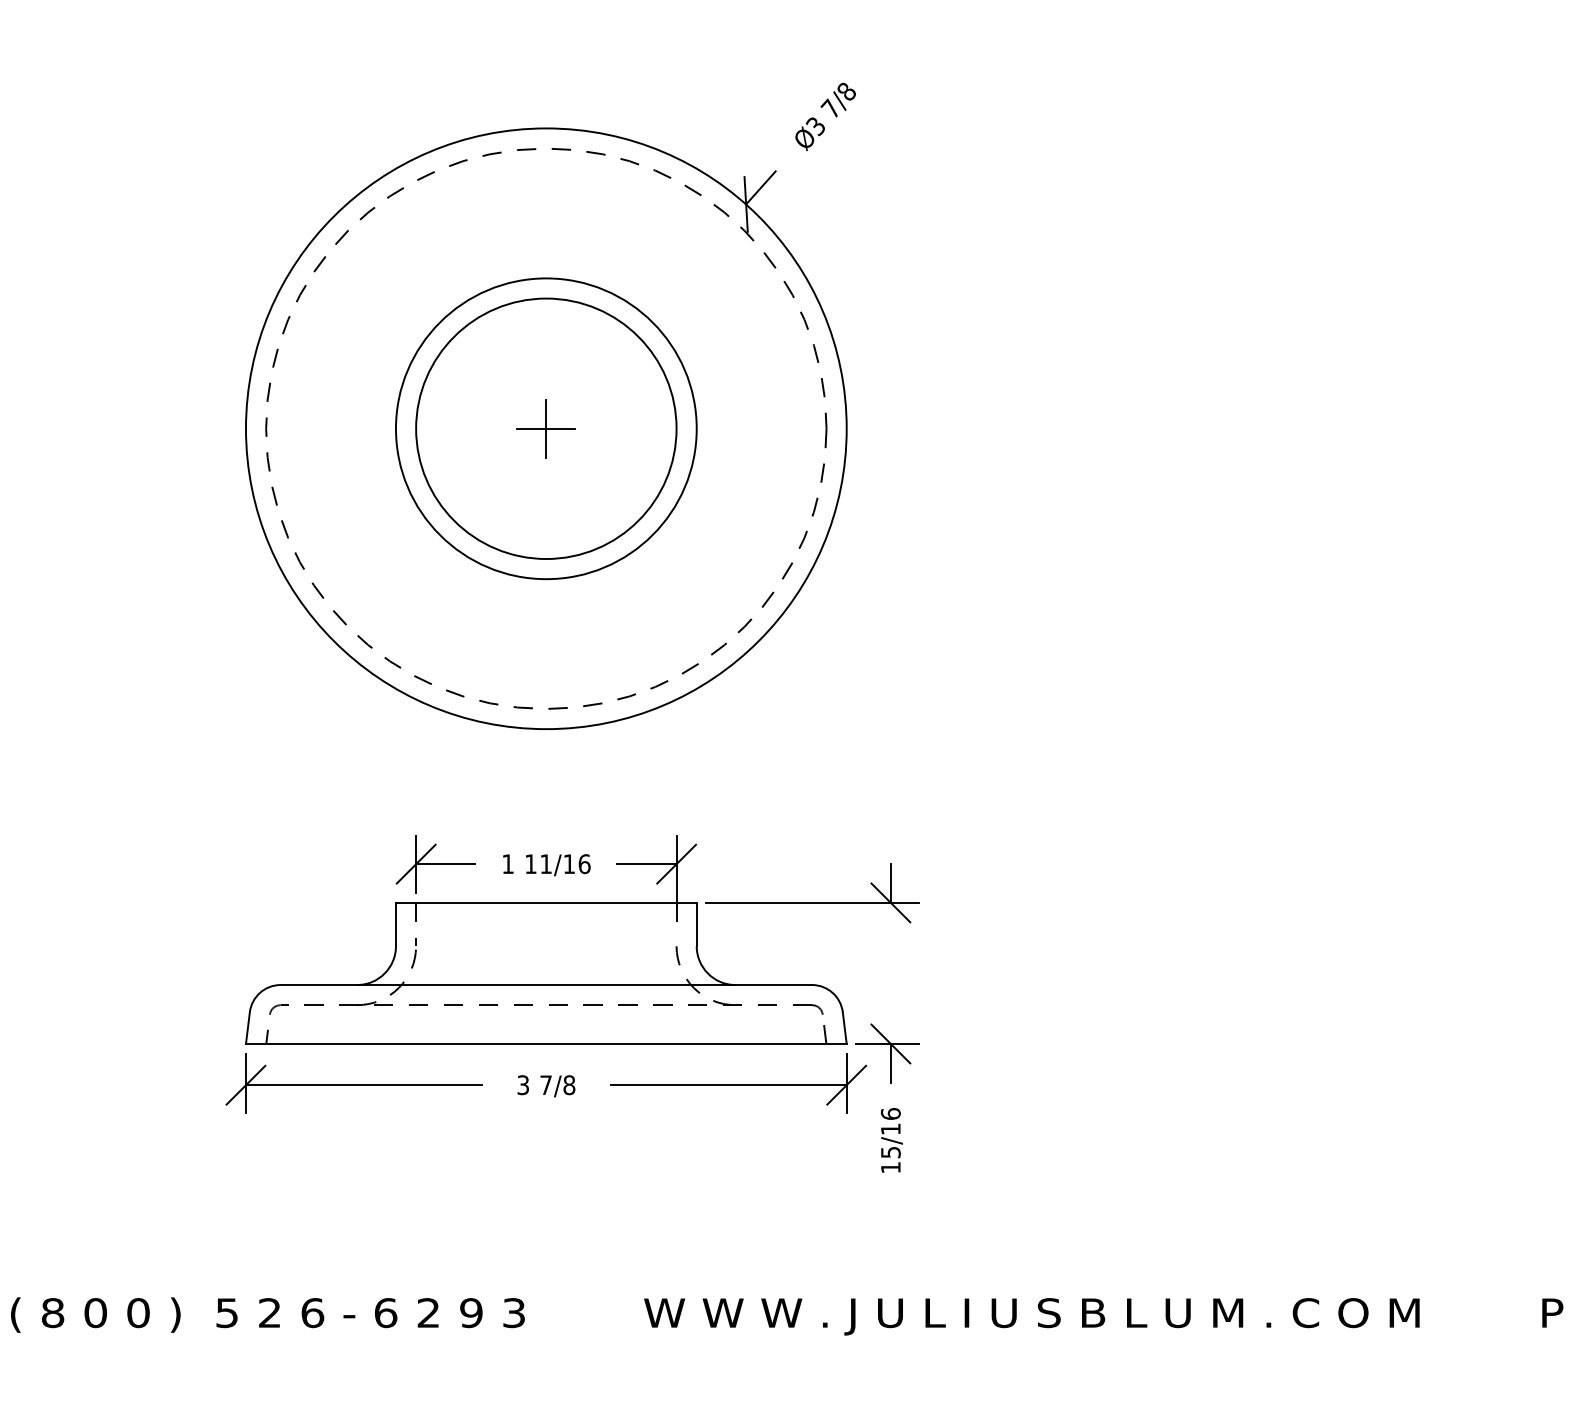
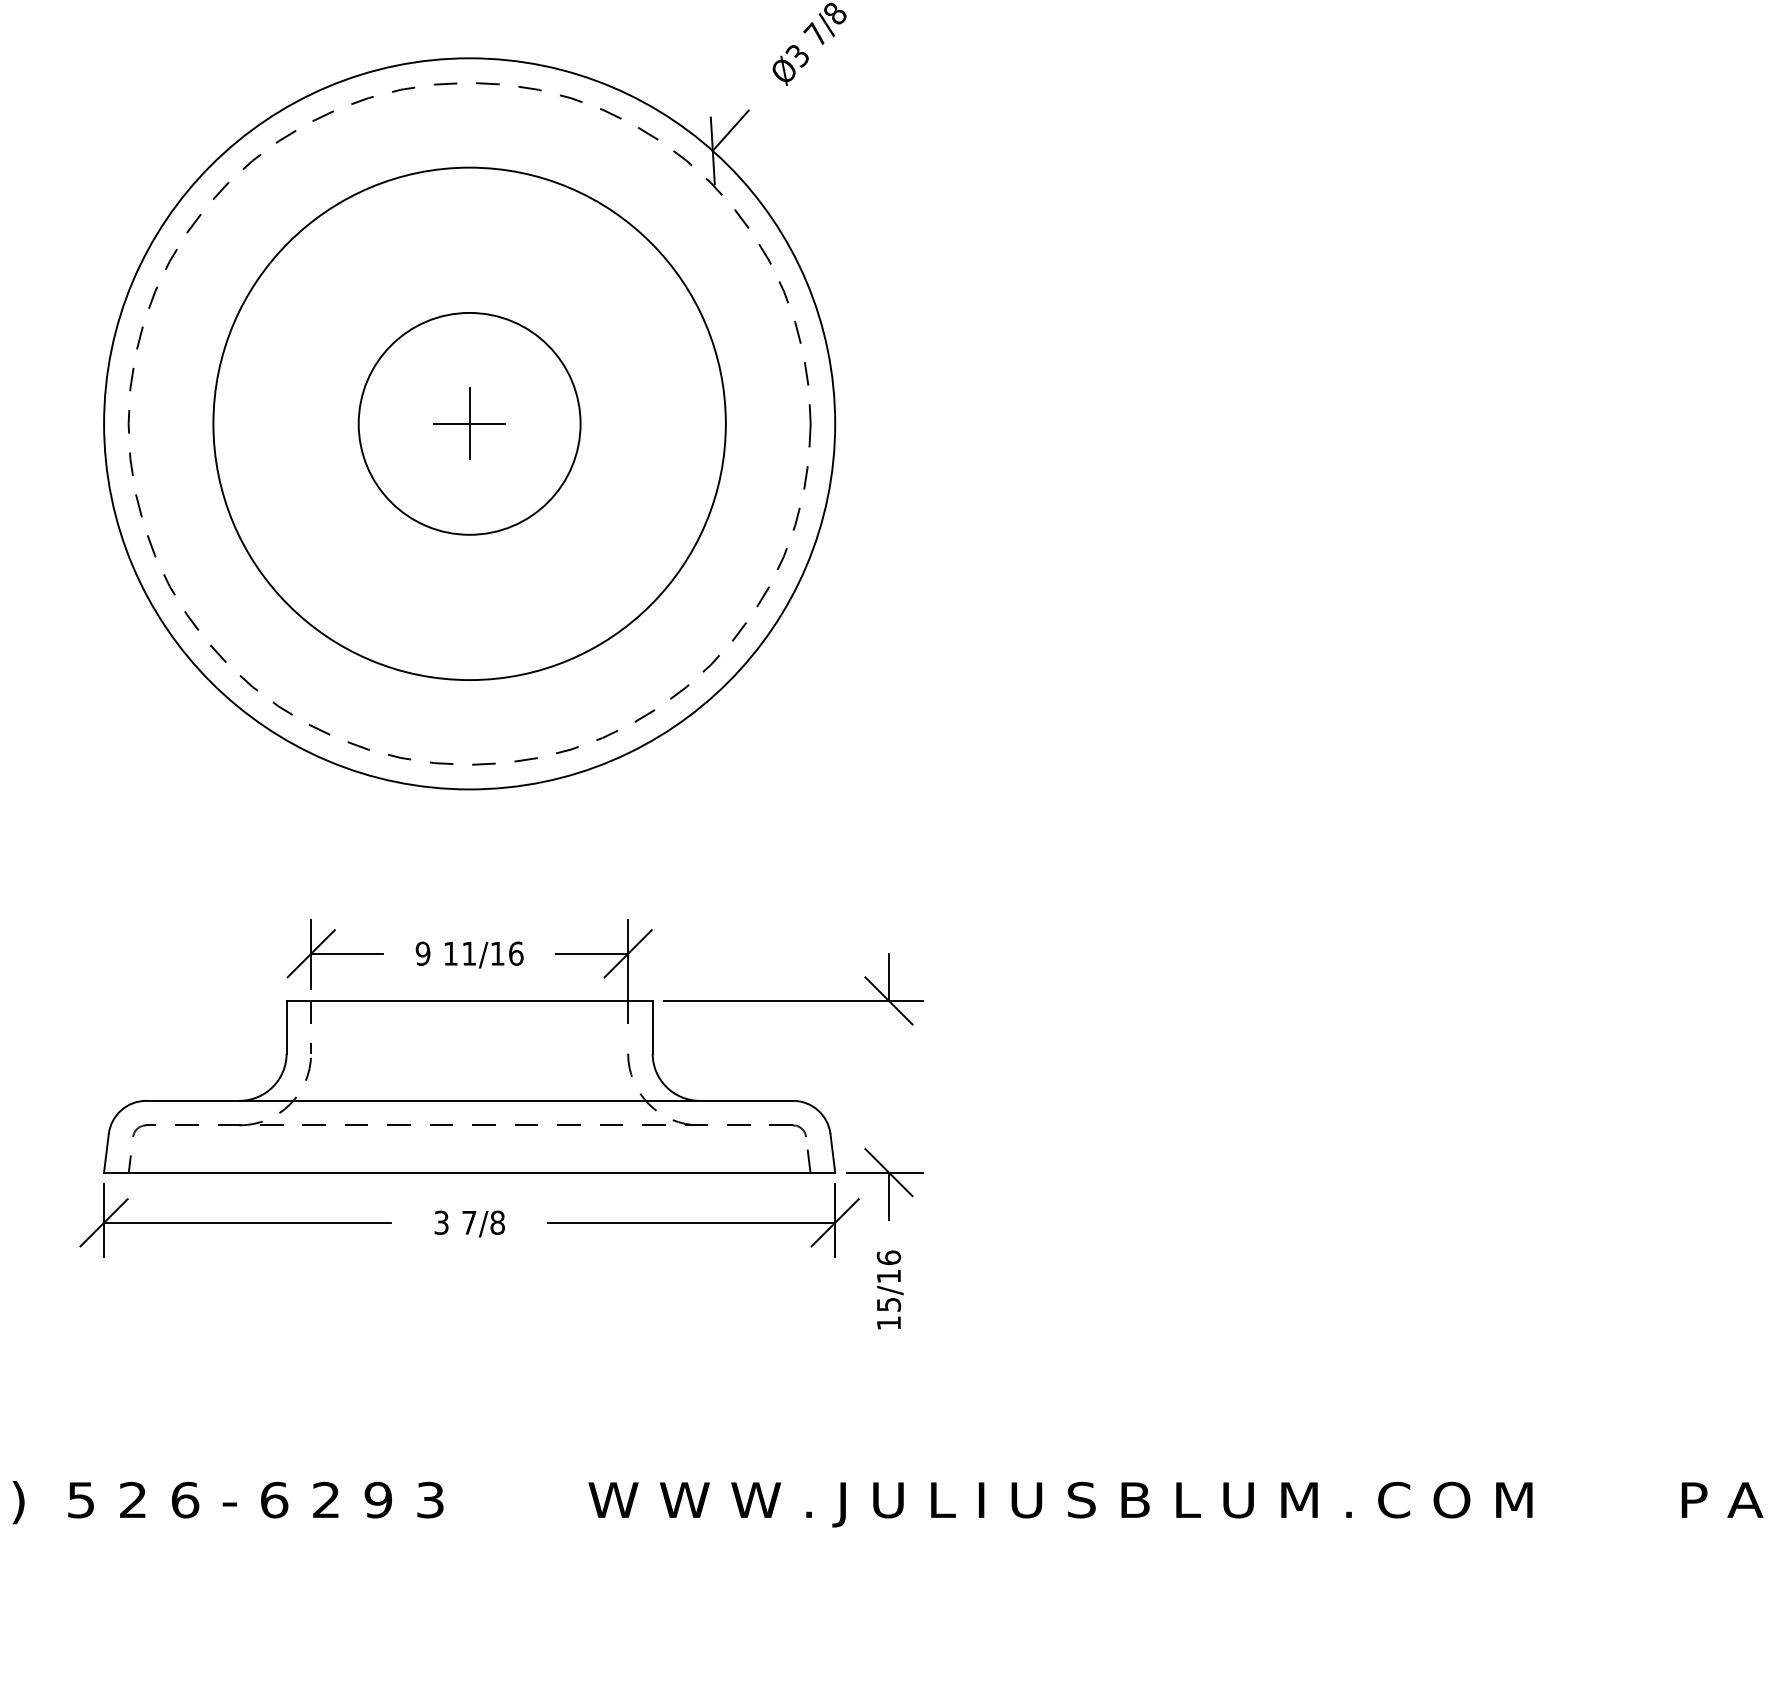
circle: (545, 428) -> (468, 423), size x1.4
circle: (546, 428) -> (469, 423), size x0.7
text: (507, 864) -> (422, 954), 1 -> 9

